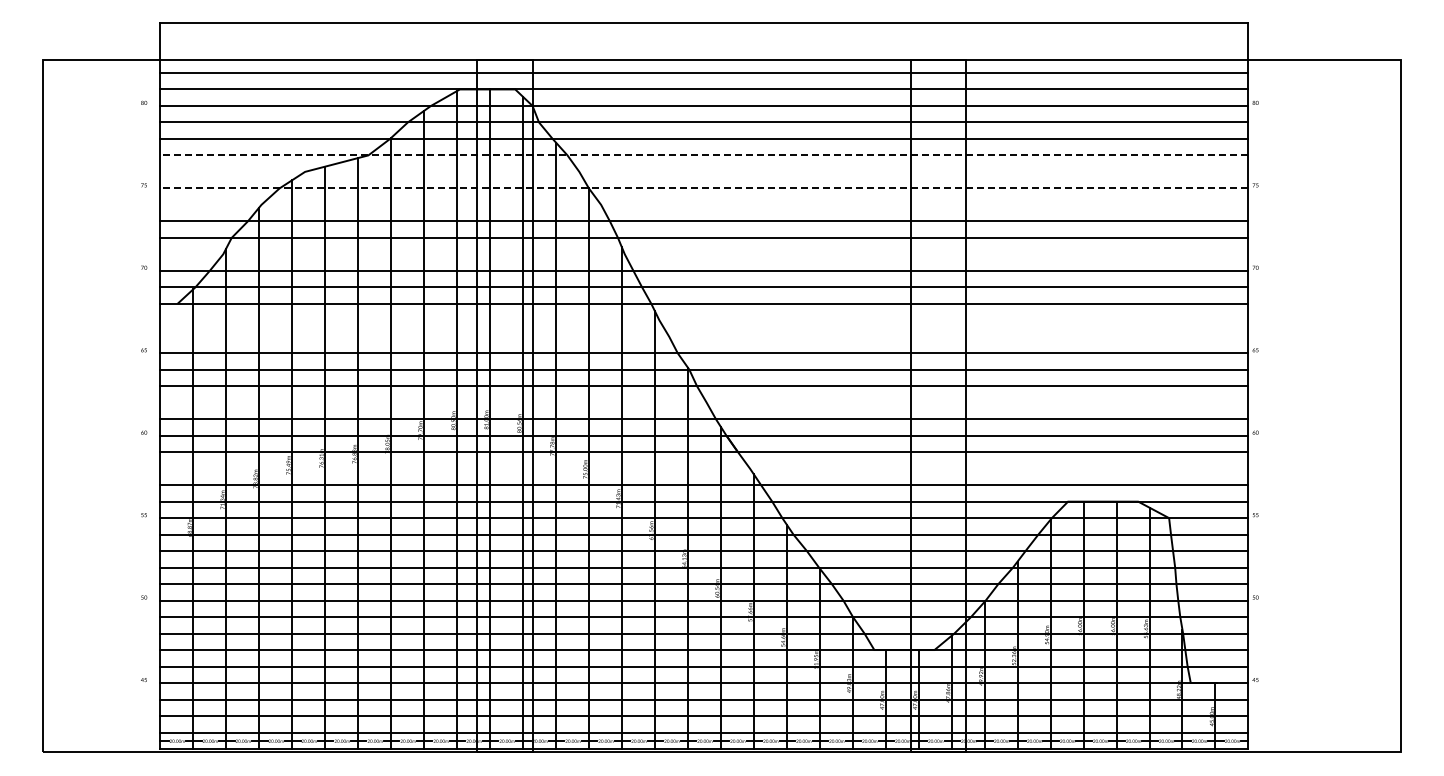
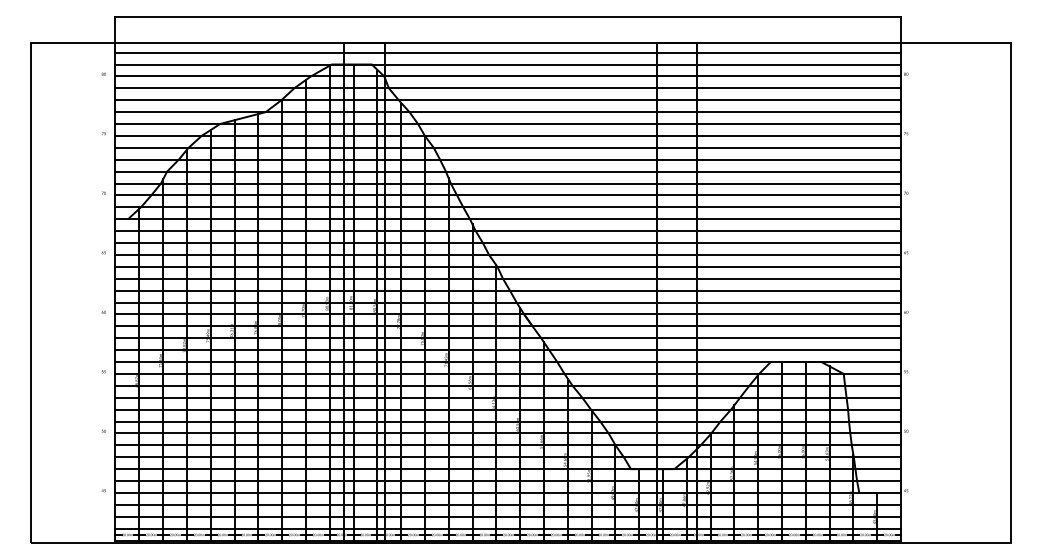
line: (703, 155) -> (507, 112), dashed -> solid
line: (704, 171) -> (508, 123), added
line: (703, 188) -> (507, 136), dashed -> solid
line: (704, 204) -> (508, 147), added
line: (704, 254) -> (508, 183), added
line: (704, 320) -> (508, 231), added
line: (704, 336) -> (508, 242), added
line: (704, 402) -> (508, 290), added
line: (704, 468) -> (508, 338), added

